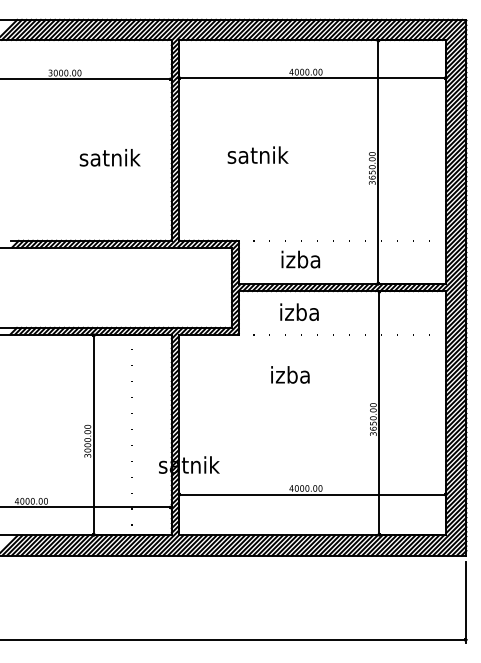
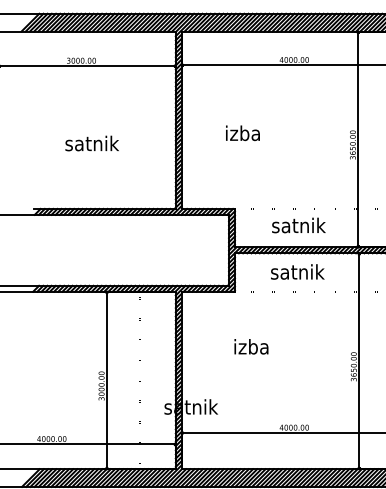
text: (257, 154) -> (251, 132), satnik -> izba
text: (109, 157) -> (91, 143), moved
text: (310, 259) -> (298, 225), izba -> satnik
text: (309, 312) -> (297, 272), izba -> satnik
text: (290, 374) -> (251, 346), moved

